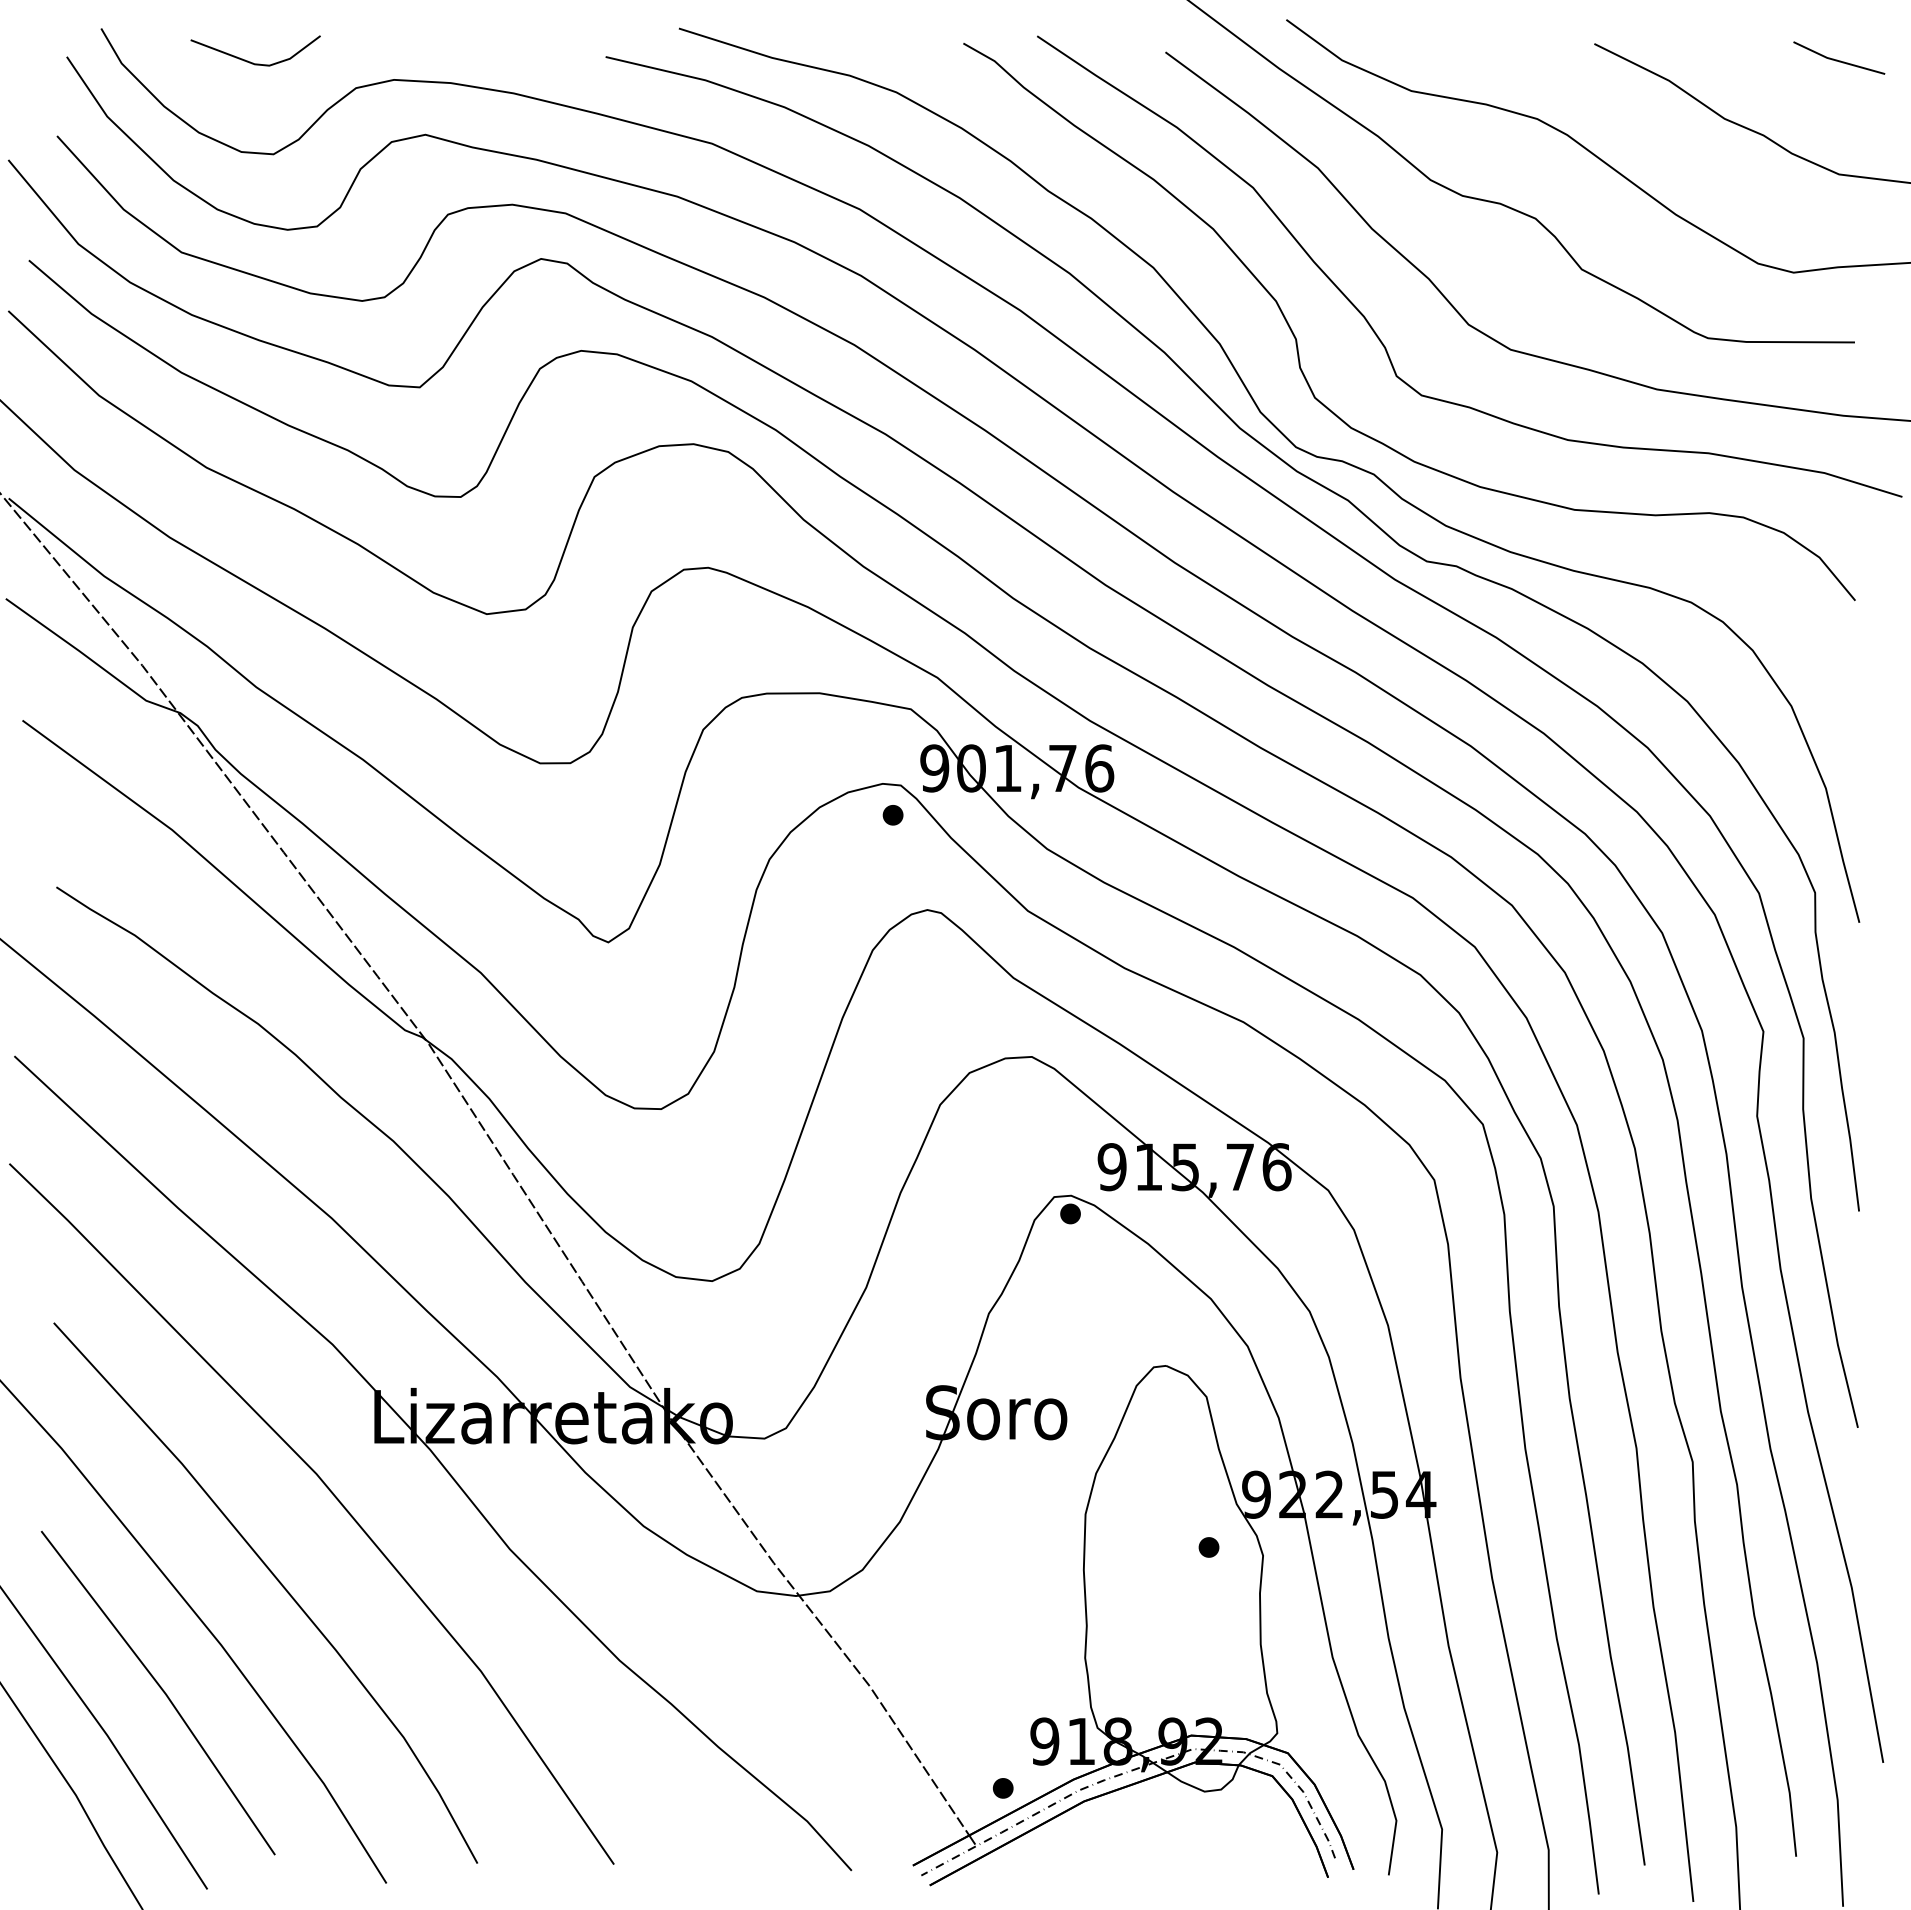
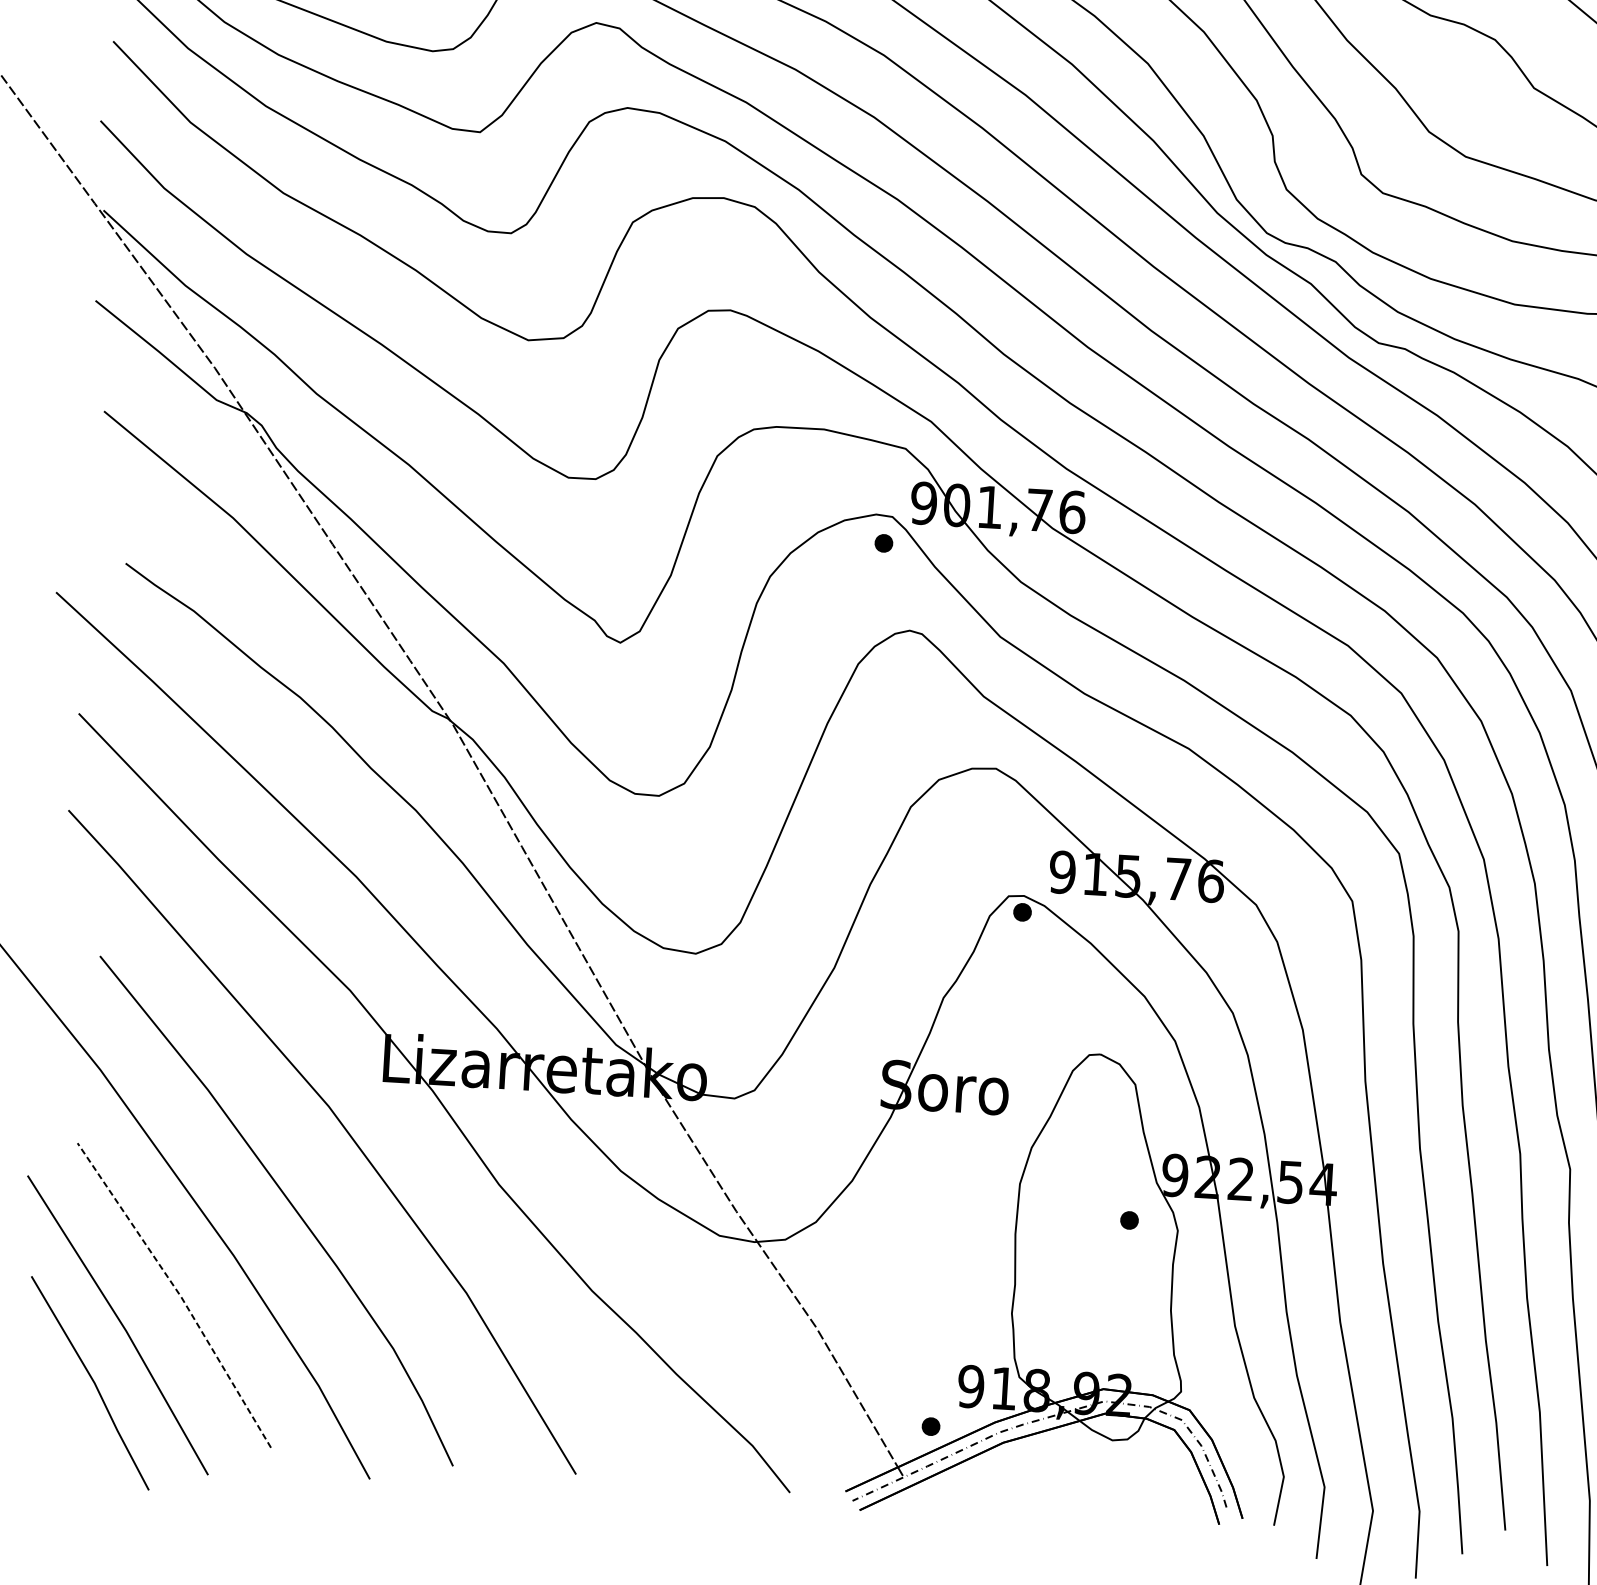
line: (162, 1690) -> (178, 1293), solid -> dashed

